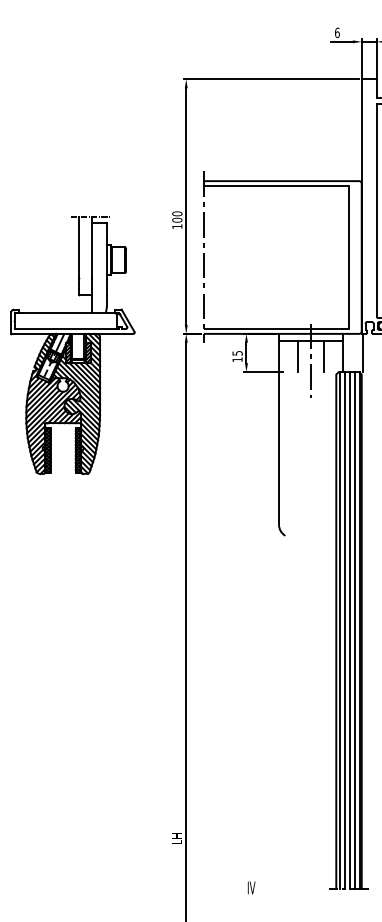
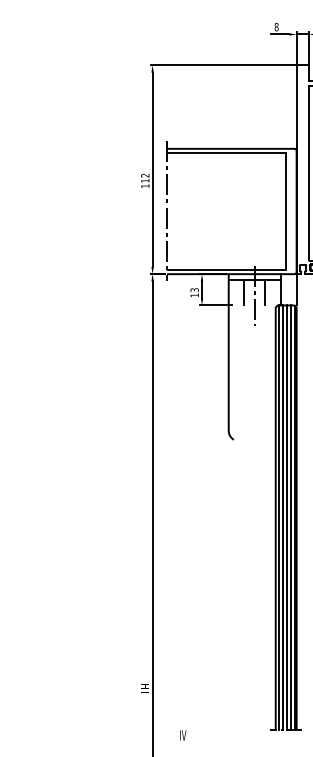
text: (337, 32) -> (276, 26), 6 -> 8
text: (177, 216) -> (145, 177), 100 -> 112
part: (72, 345) -> (59, 283), removed
text: (236, 353) -> (193, 290), 15 -> 13
text: (251, 887) -> (183, 735), moved

